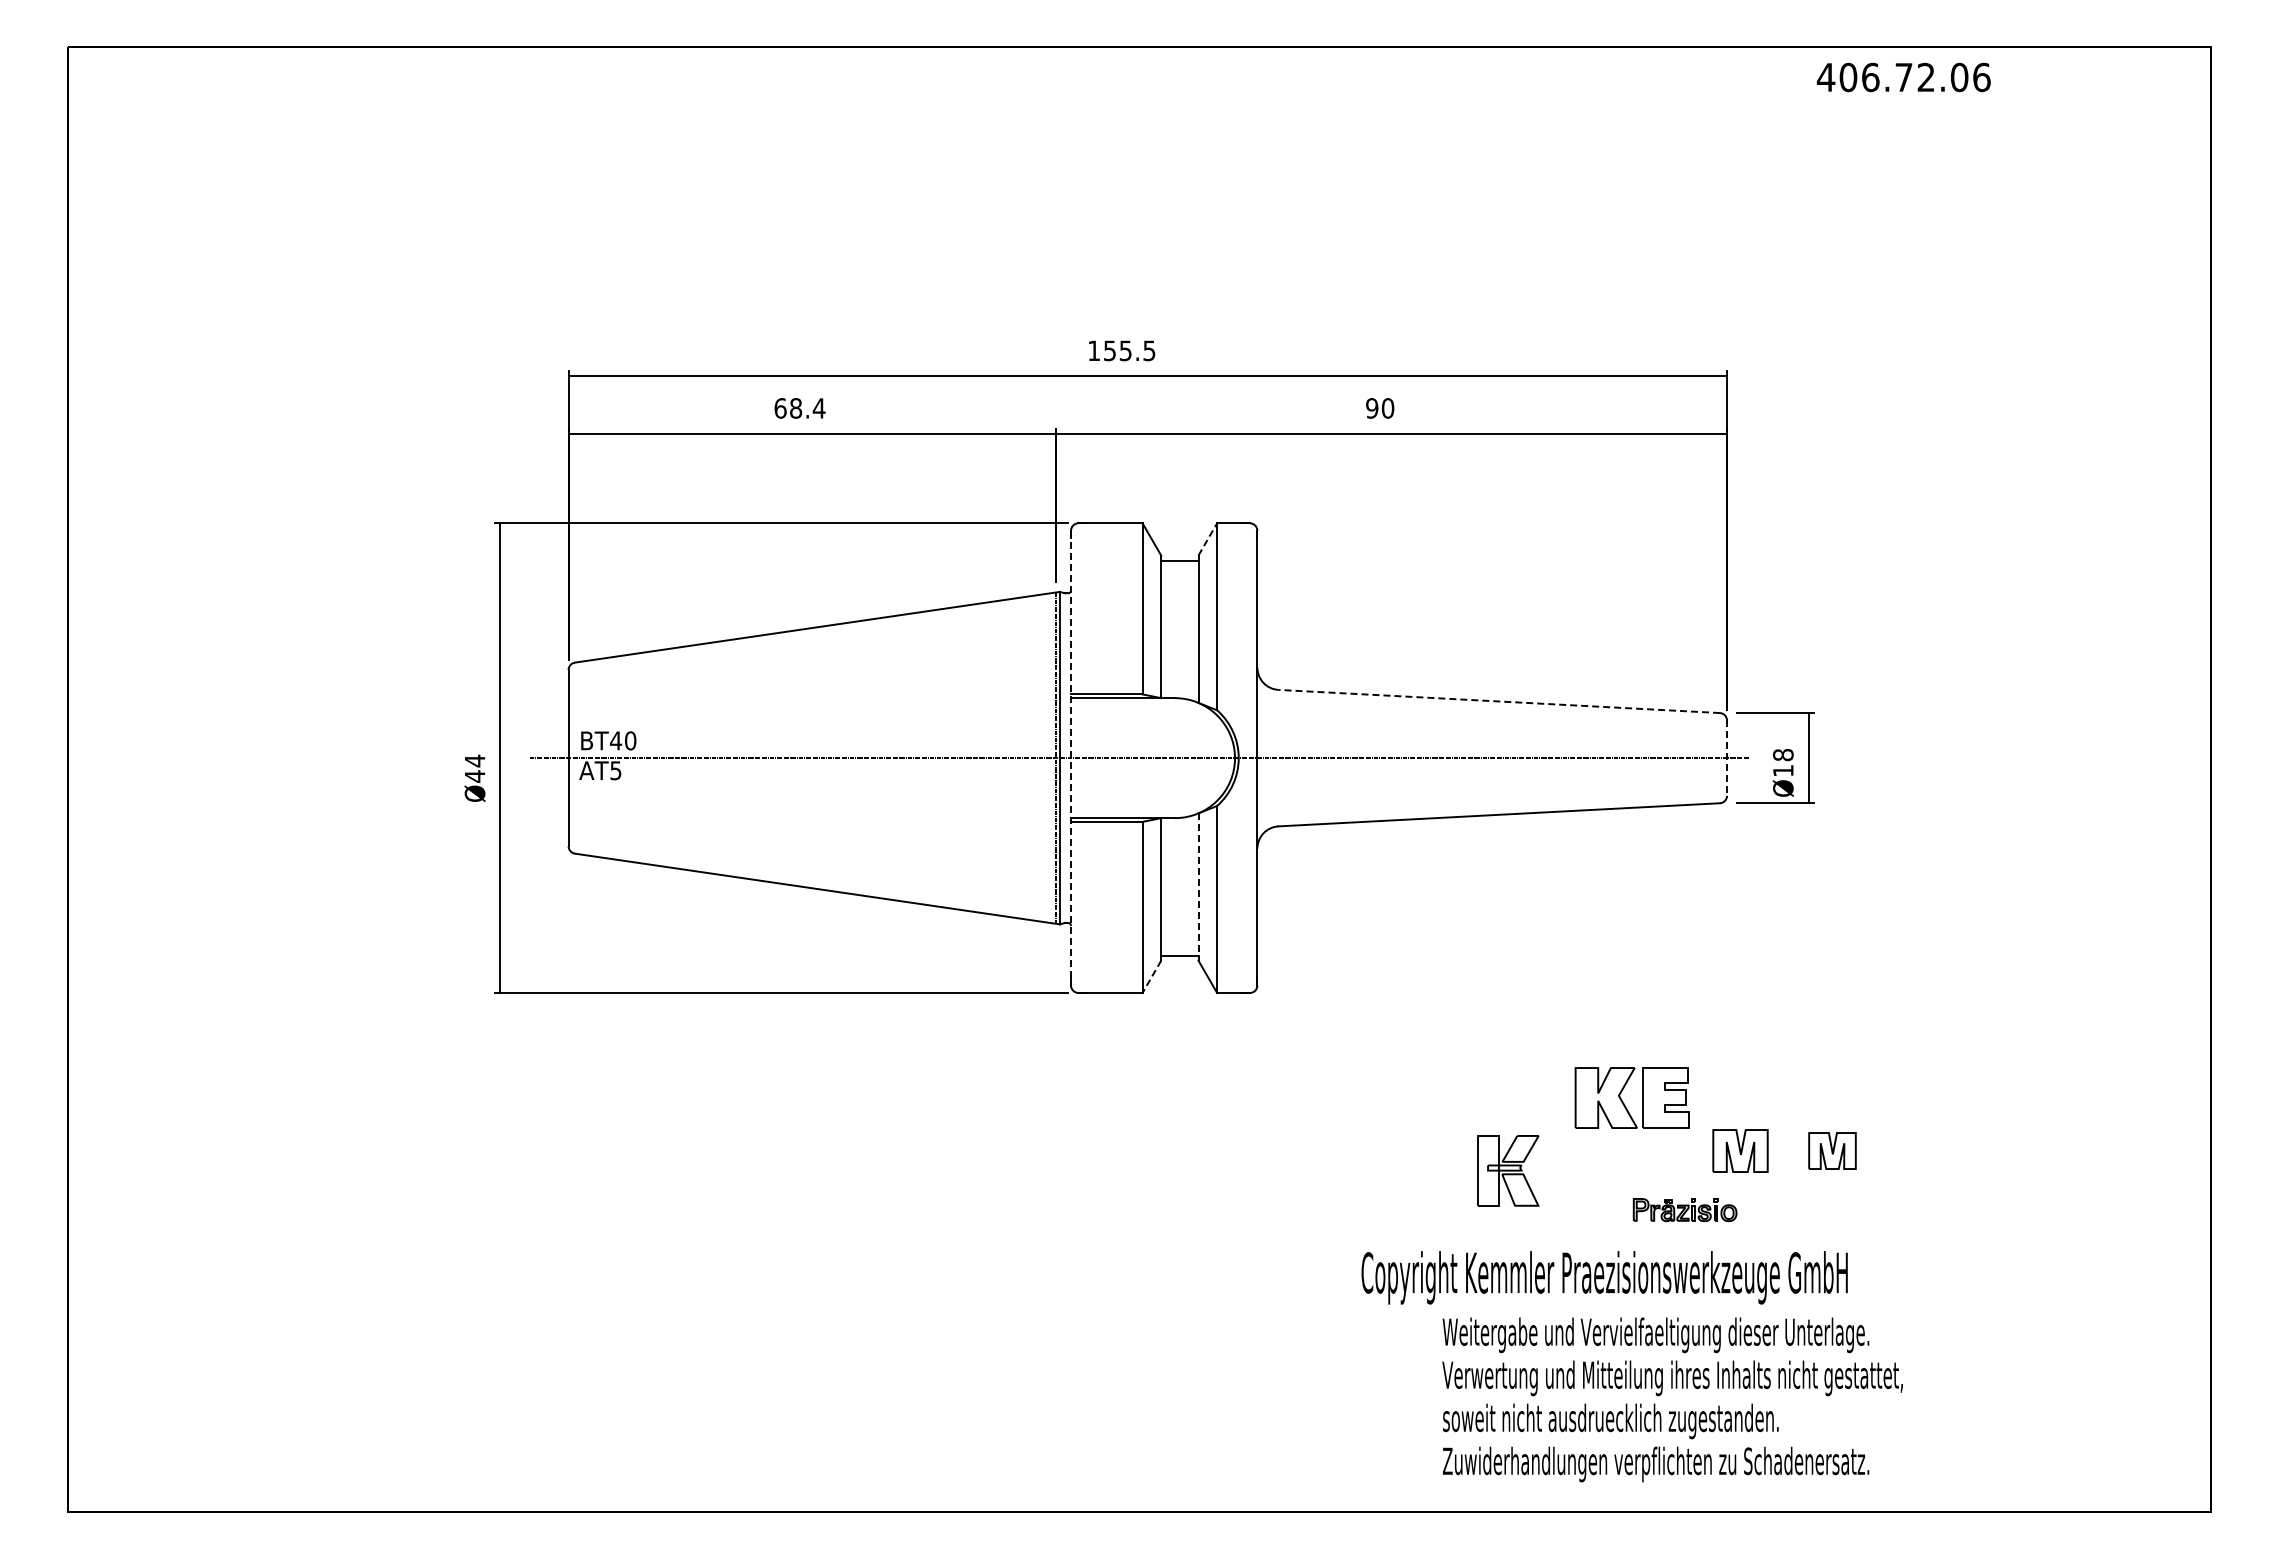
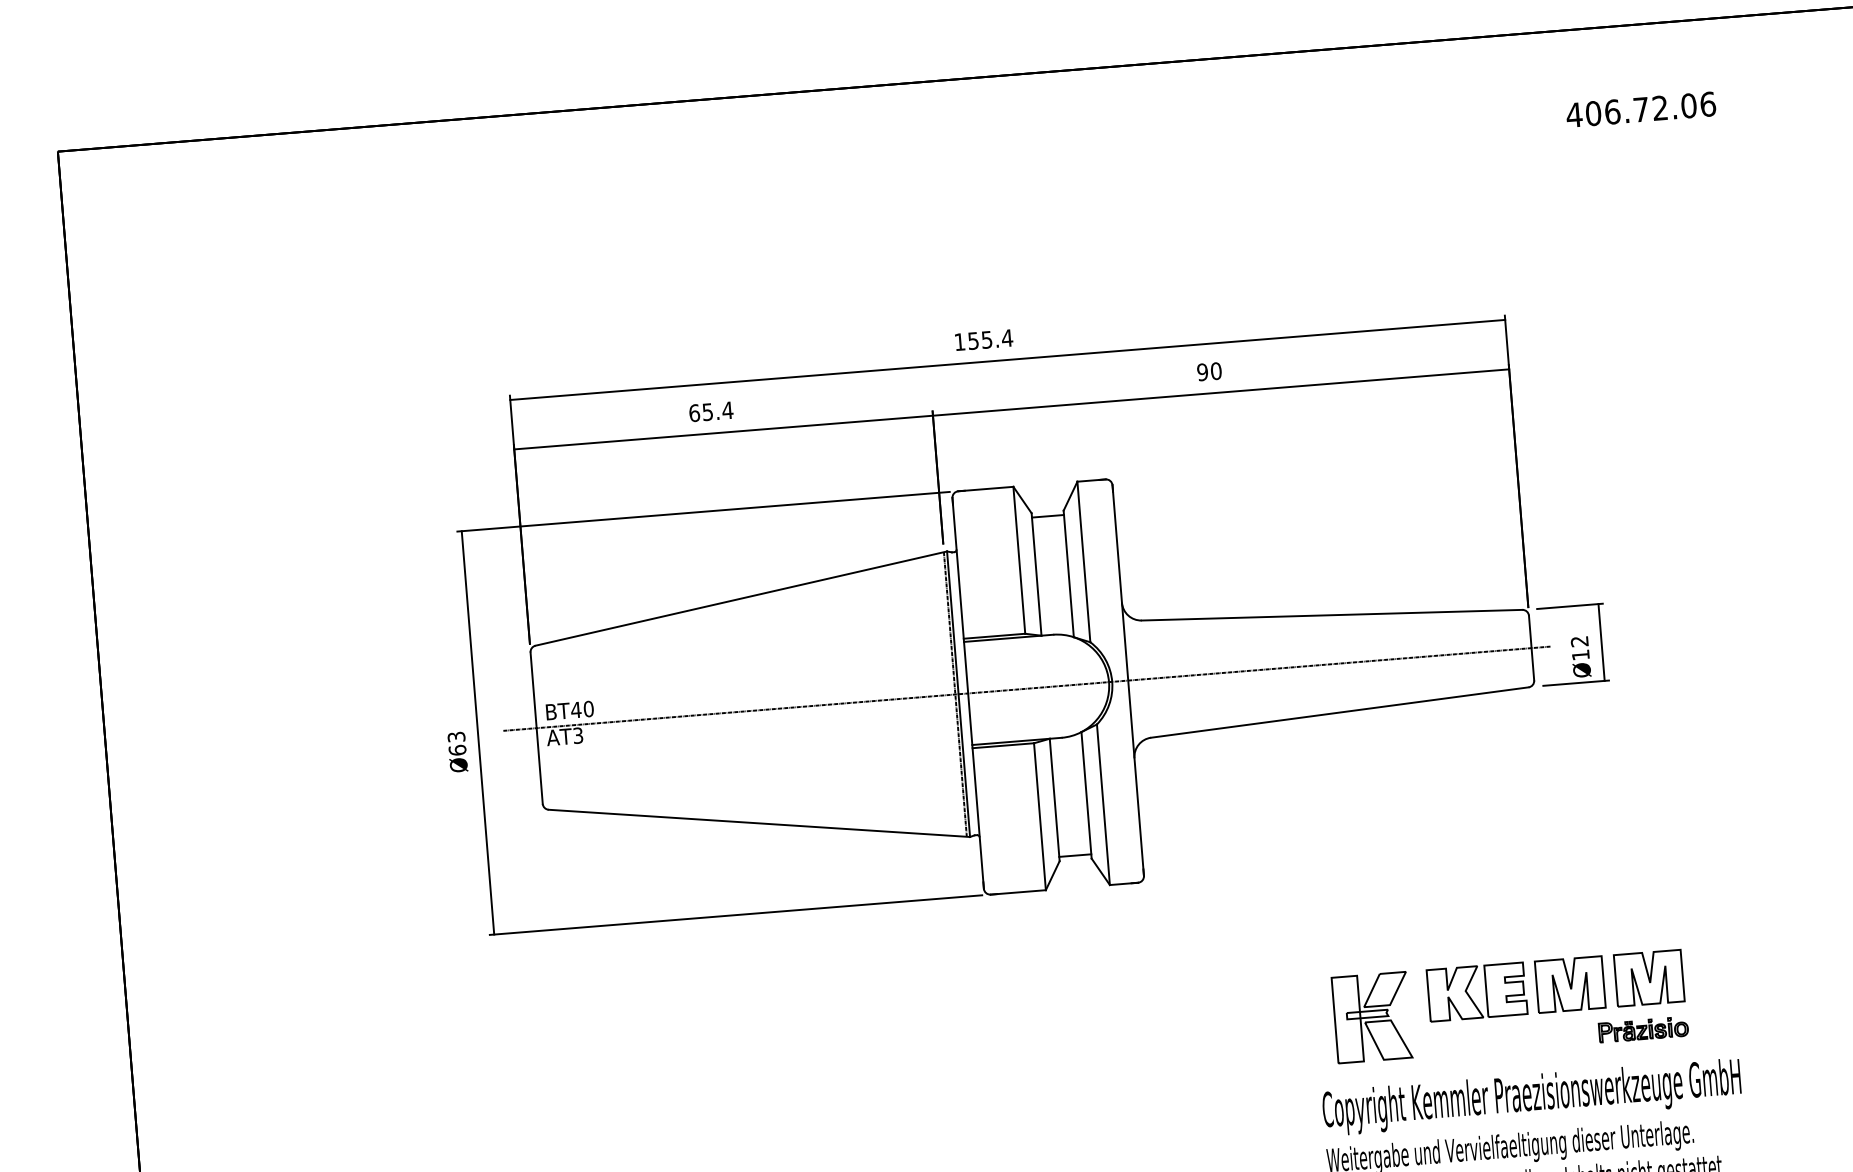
text: (1903, 77) -> (1640, 109), moved
text: (1148, 350) -> (1006, 338), 155.5 -> 155.4
text: (796, 408) -> (708, 412), 68.4 -> 65.4
line: (1207, 539) -> (1070, 496), dashed -> solid
line: (1499, 701) -> (1332, 615), dashed -> solid
text: (1783, 754) -> (1579, 641), Ø18 -> Ø12
line: (1071, 758) -> (968, 693), dashed -> solid
line: (1727, 758) -> (1532, 648), dashed -> solid
text: (474, 768) -> (456, 743), Ø44 -> Ø63
text: (616, 770) -> (578, 735), AT5 -> AT3
line: (1198, 887) -> (1086, 795), dashed -> solid
line: (1151, 976) -> (1052, 875), dashed -> solid
part: (1623, 1101) -> (1470, 995), moved
part: (1740, 1150) -> (1570, 984), size x1.43
part: (1832, 1150) -> (1649, 977), size x1.67
part: (1508, 1170) -> (1372, 1017), size x1.43
part: (1684, 1210) -> (1643, 1030), moved
text: (1604, 1277) -> (1531, 1097), moved

